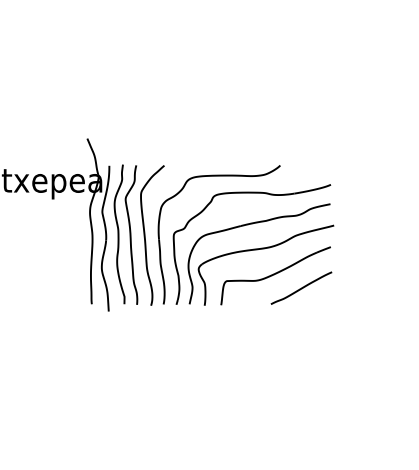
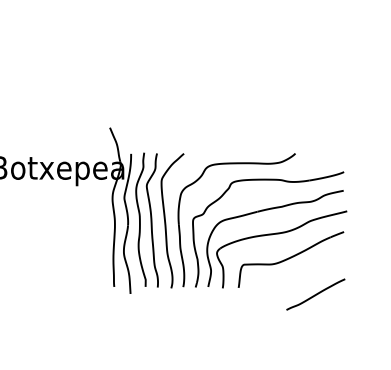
curve: (301, 287) -> (315, 293), moved

